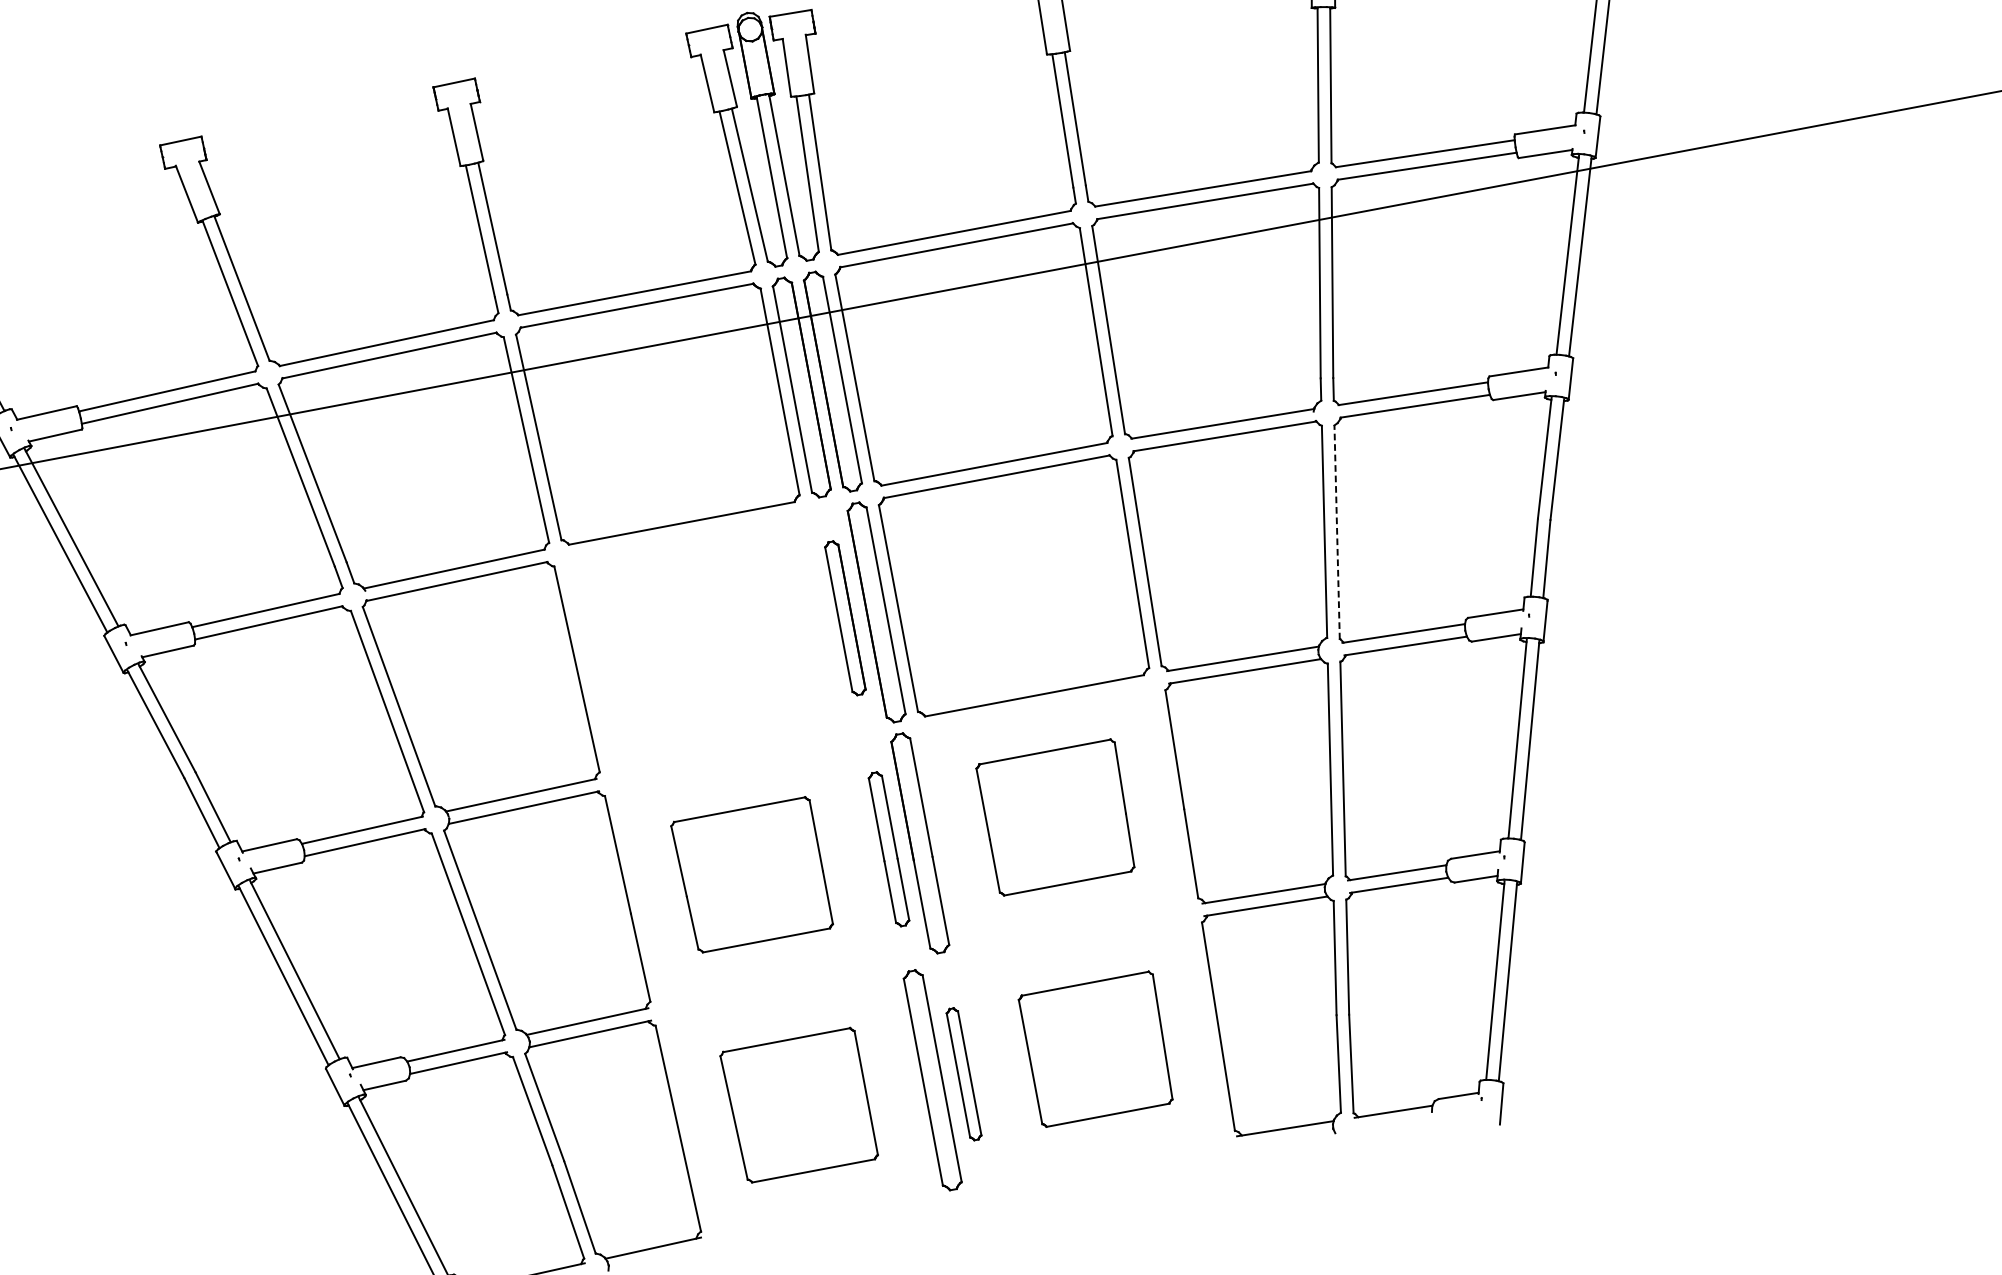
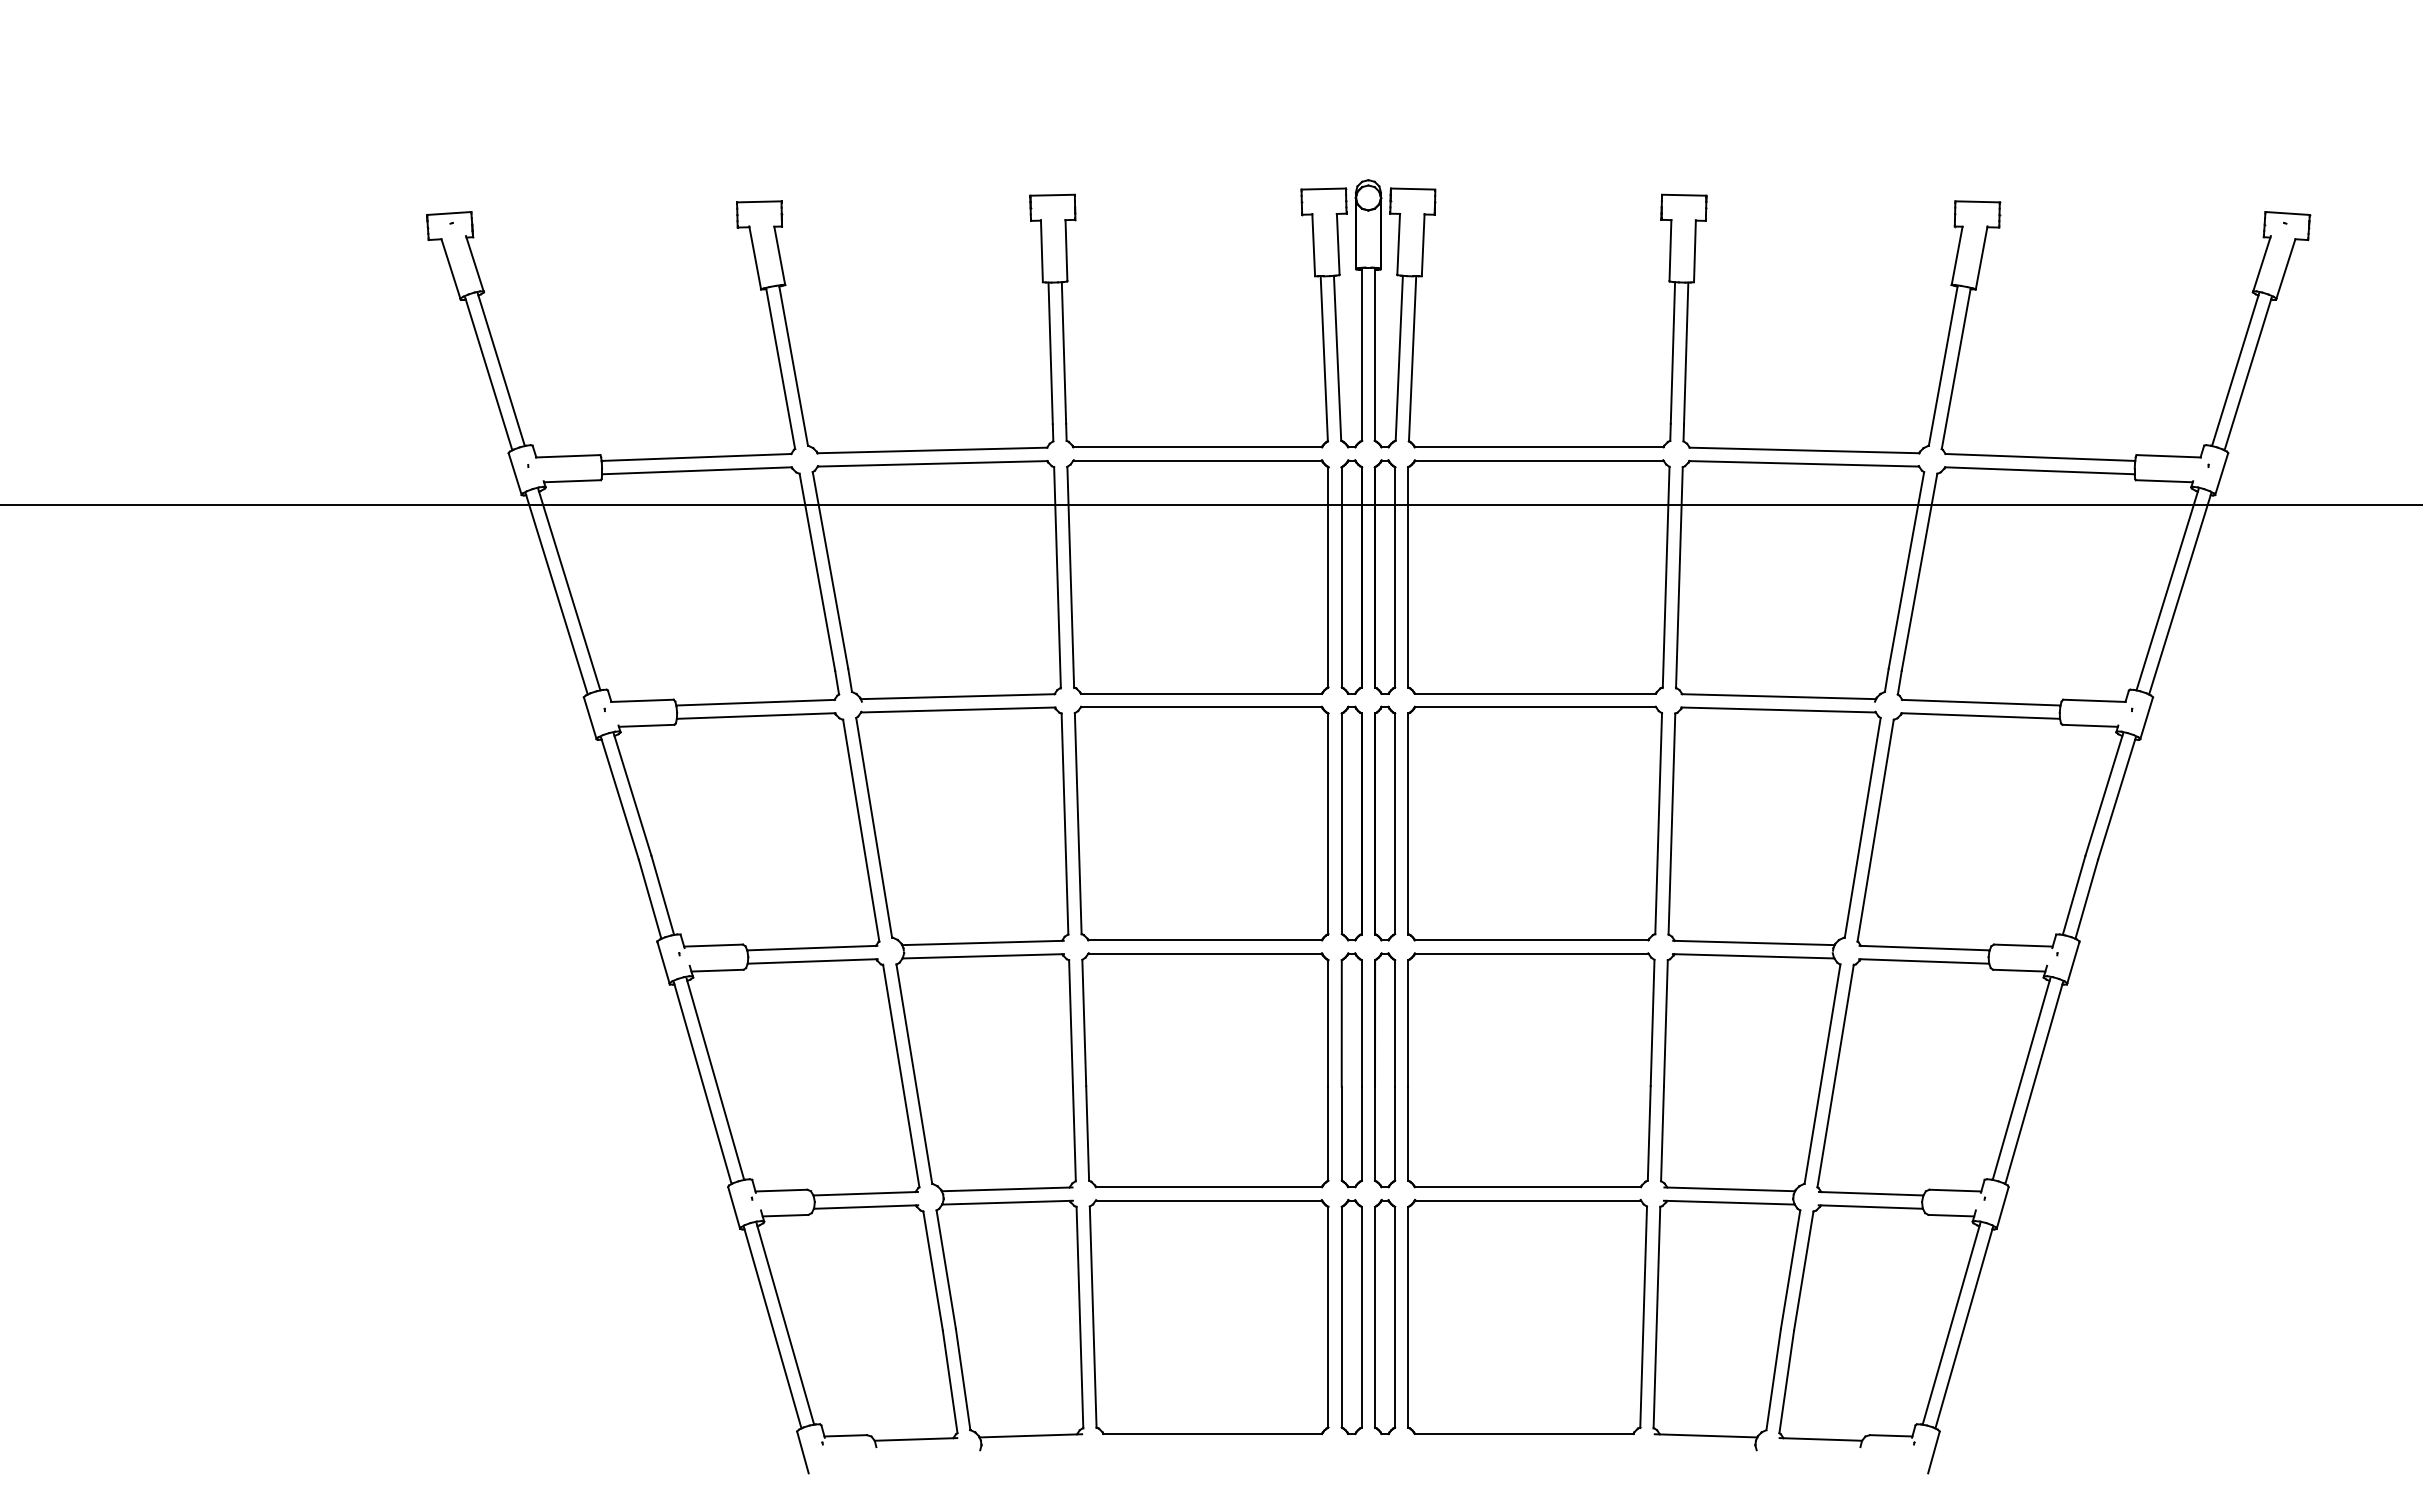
line: (1336, 532) -> (1875, 830), dashed -> solid
part: (845, 618) -> (1351, 823), size x1.43
part: (704, 644) -> (1201, 823), added
part: (1057, 817) -> (1531, 1070), size x1.67
part: (888, 849) -> (1351, 1070), size x1.43
part: (752, 875) -> (1205, 1070), size x1.67
part: (1097, 1049) -> (1527, 1317), size x1.67
part: (964, 1073) -> (1385, 1316), size x1.67
part: (798, 1105) -> (1208, 1317), size x1.67

